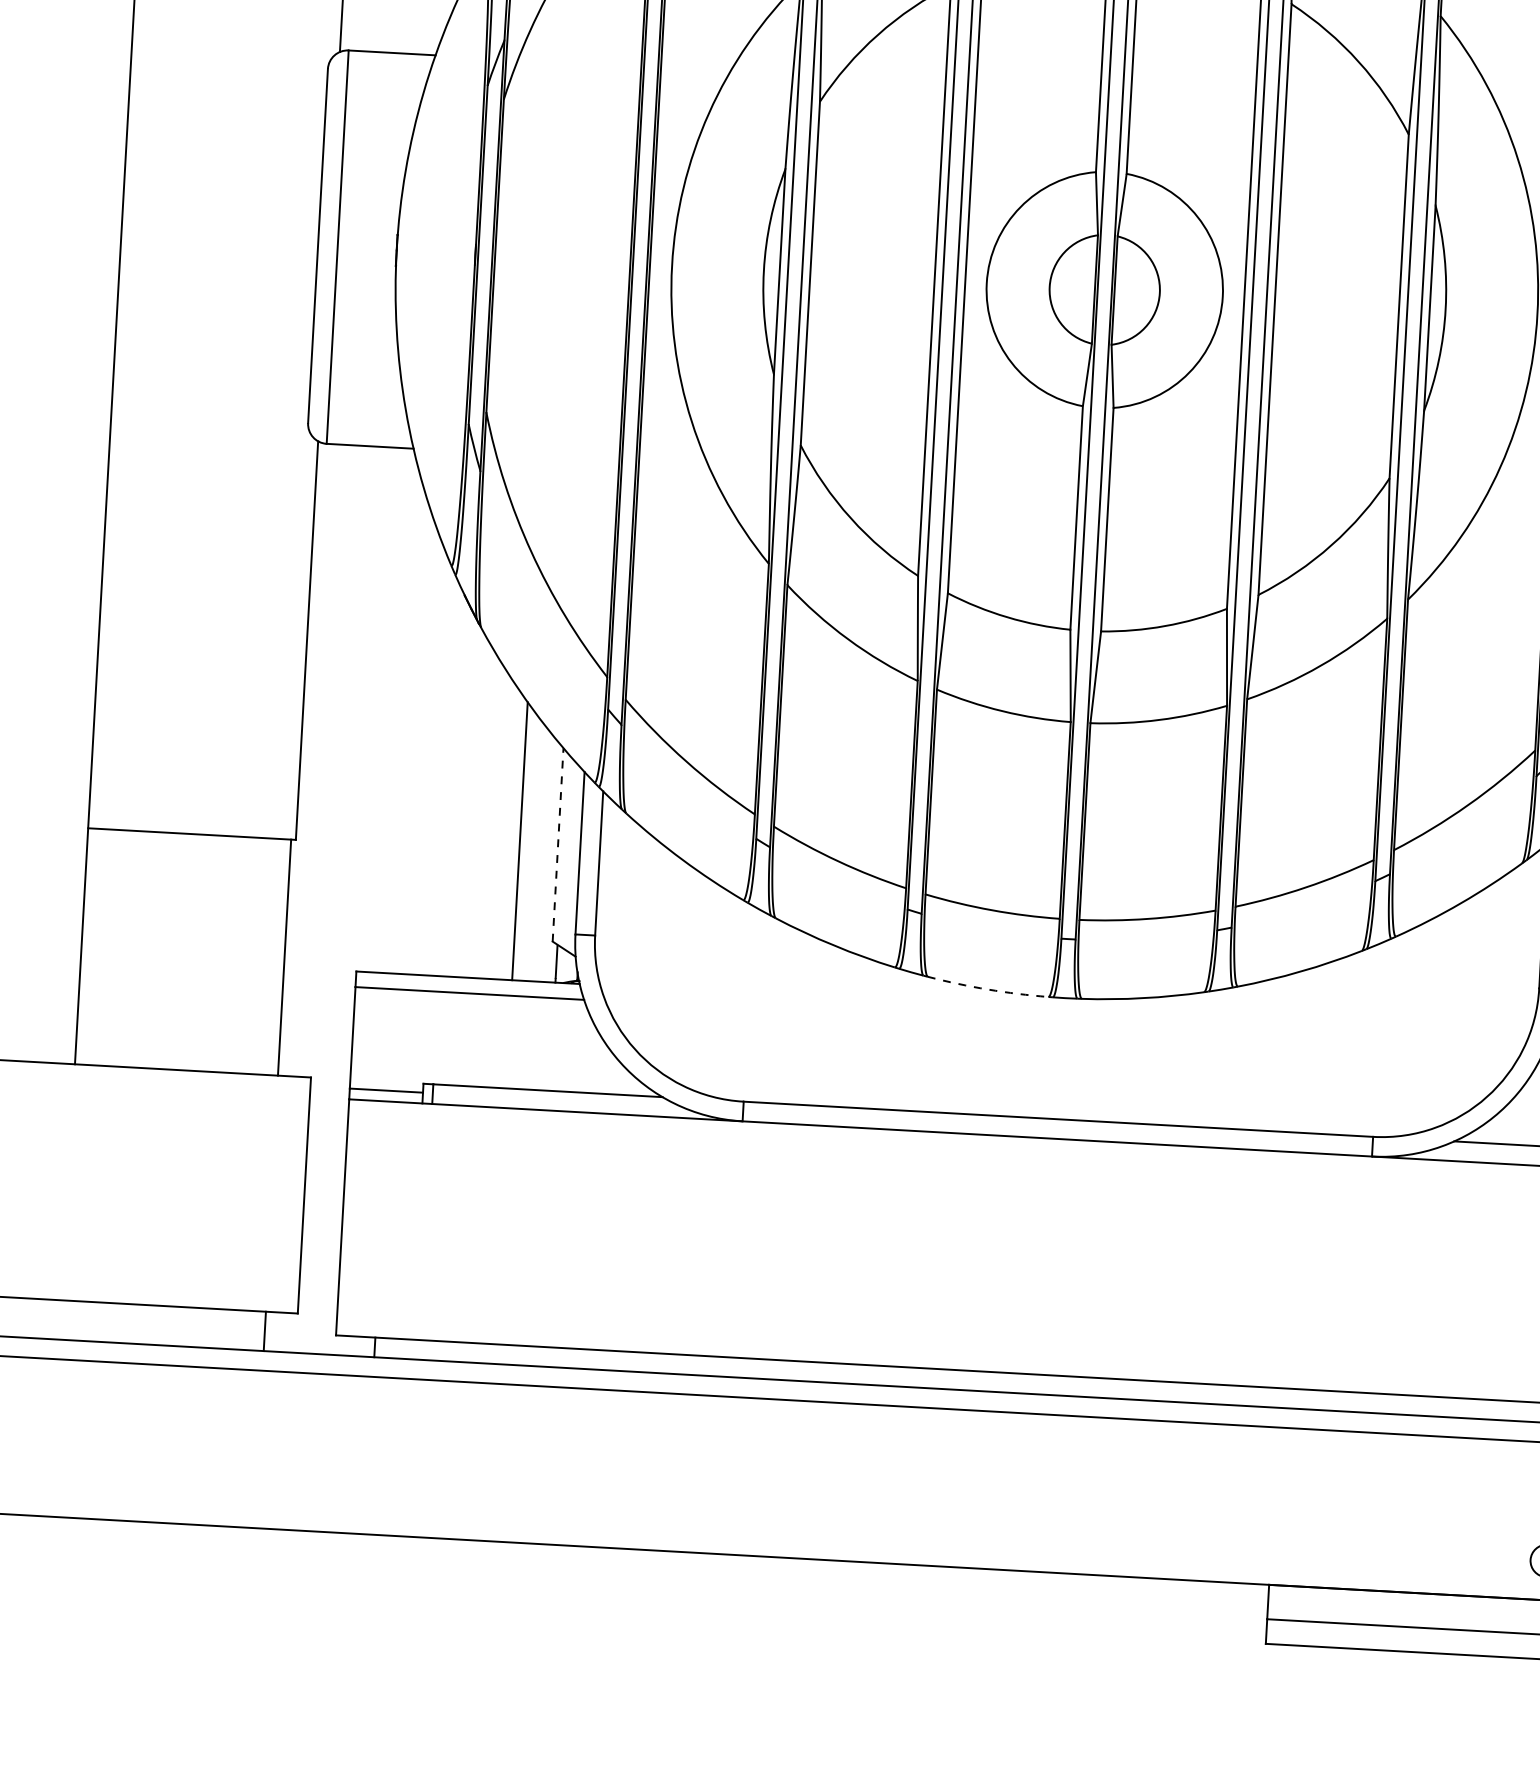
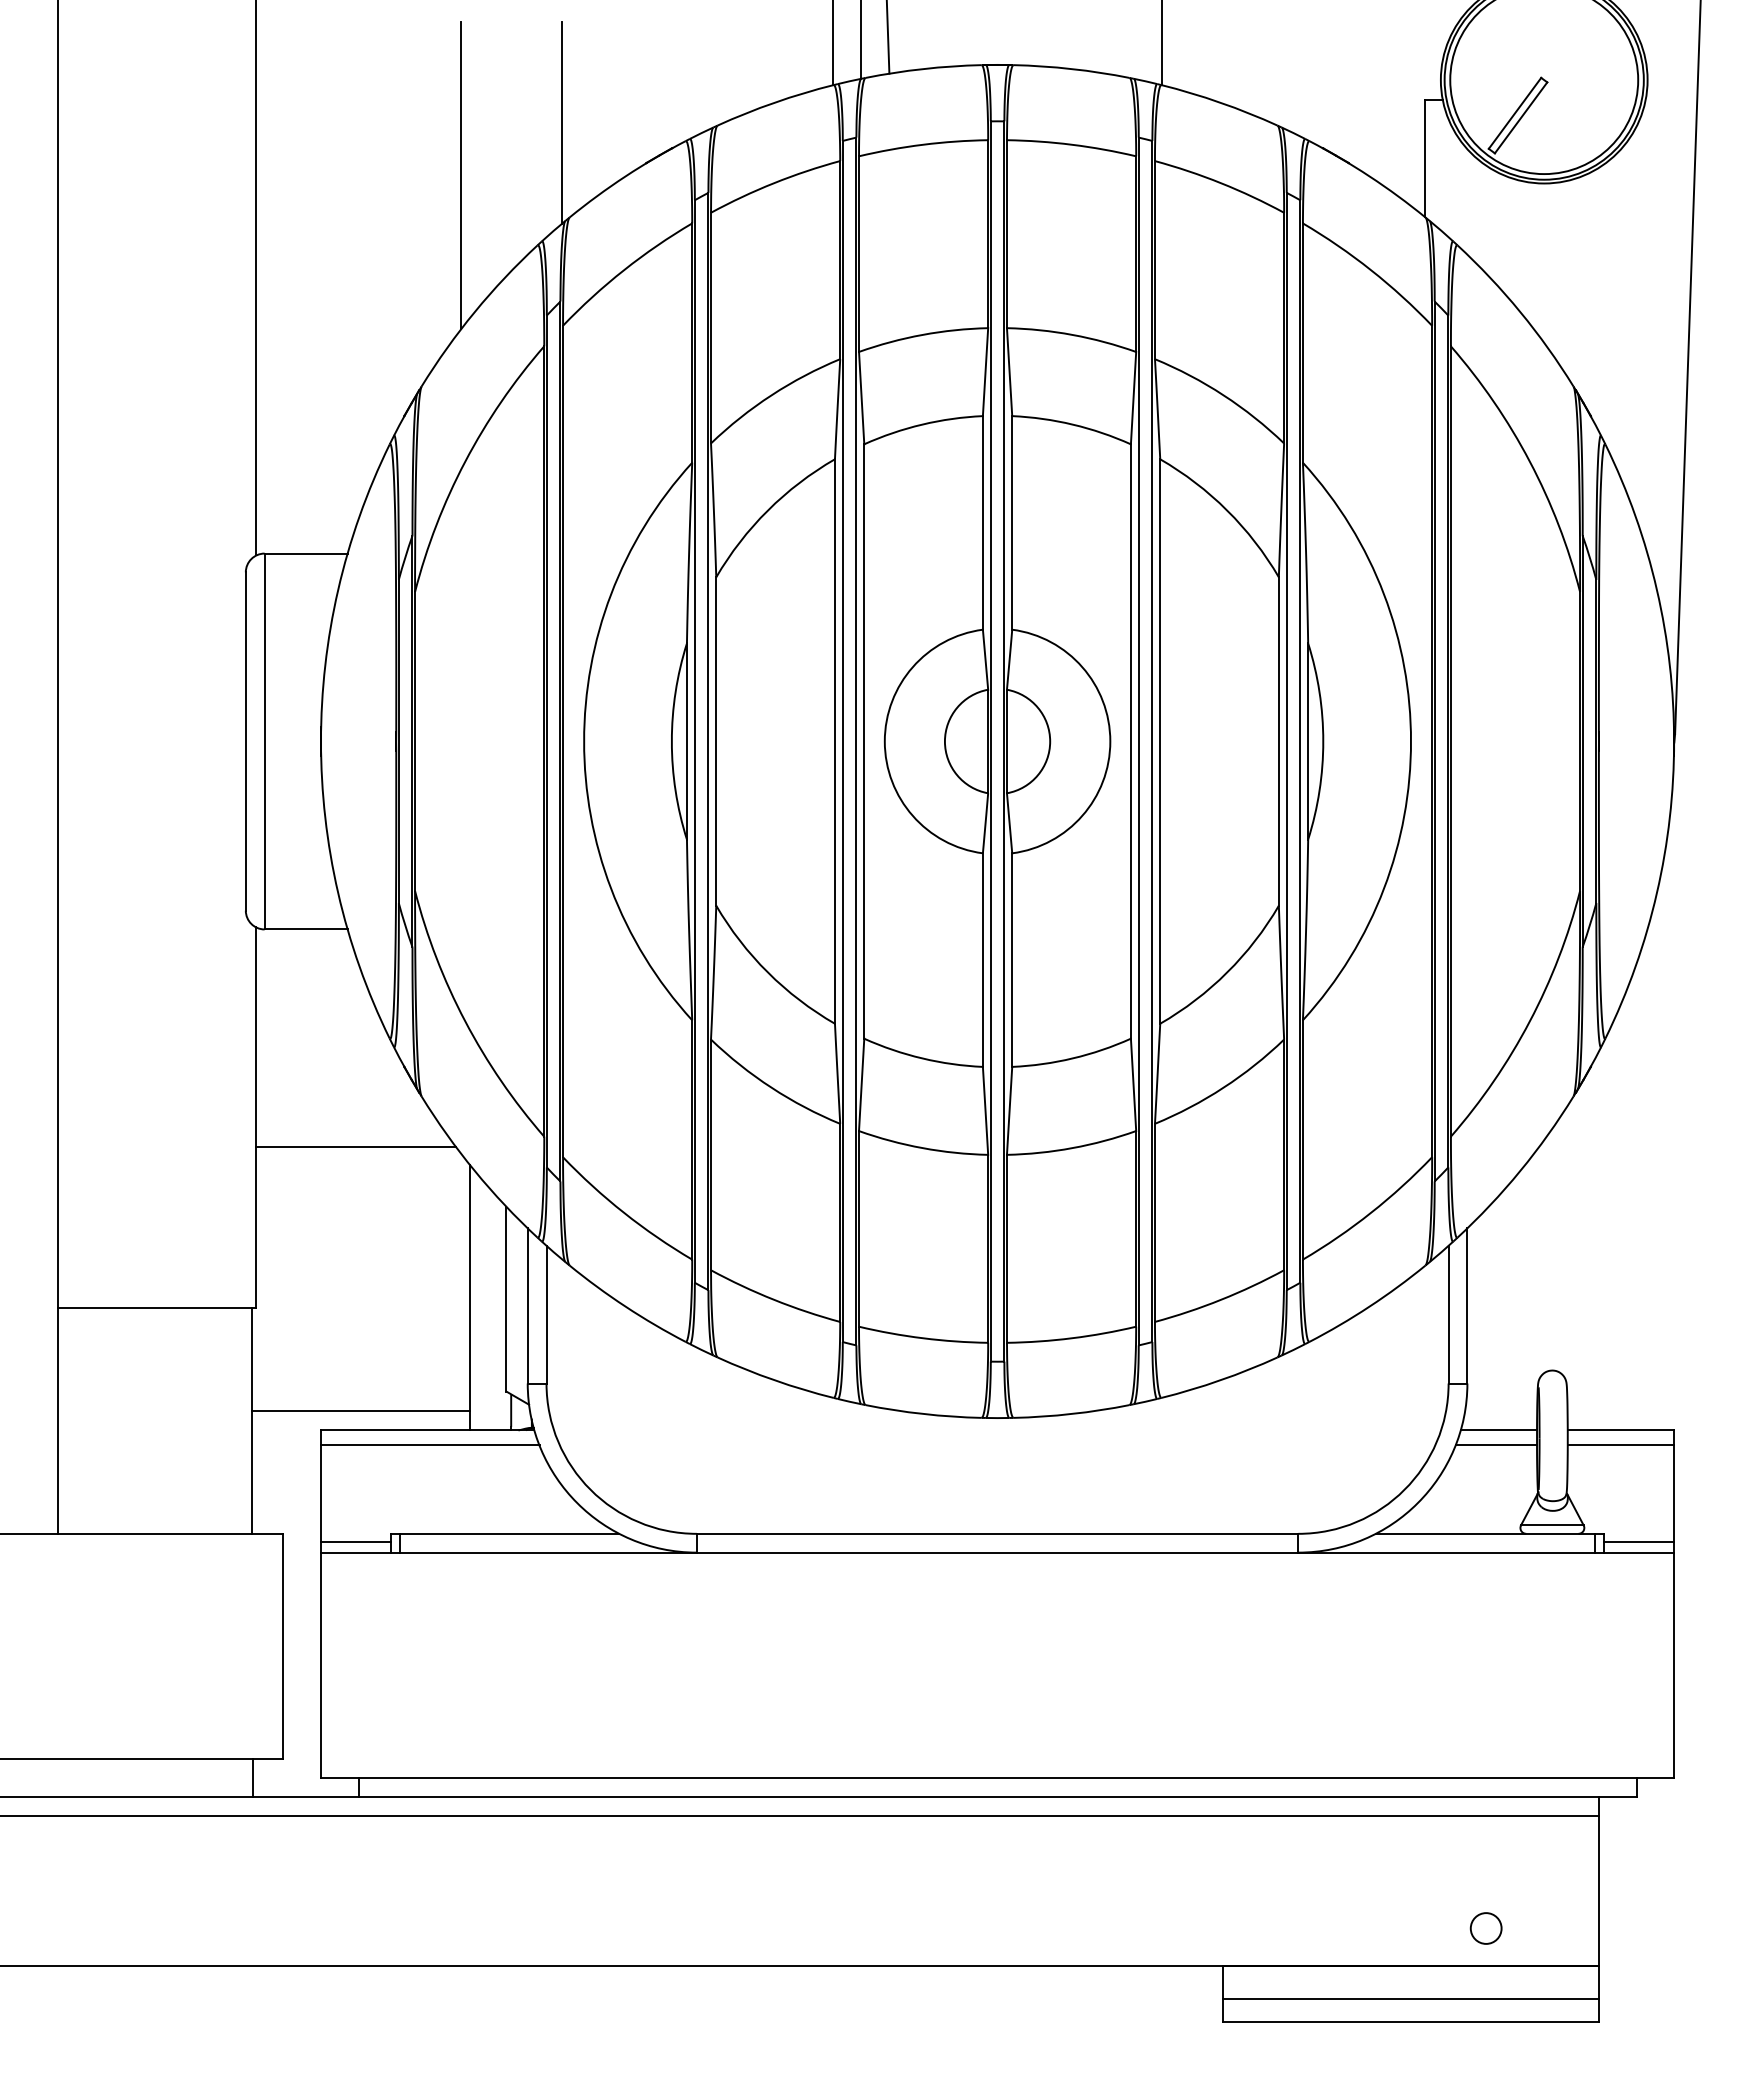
line: (410, 677) -> (356, 1147), added
line: (558, 844) -> (506, 1298), dashed -> solid
line: (398, 952) -> (360, 1410), added
arc: (987, 988) -> (923, 1413), dashed -> solid

